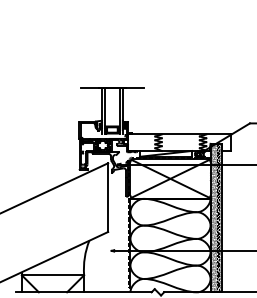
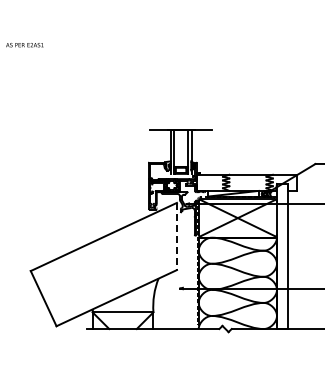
line: (107, 197) -> (176, 236), solid -> dashed
hatch: (216, 217) -> (282, 255), removed

